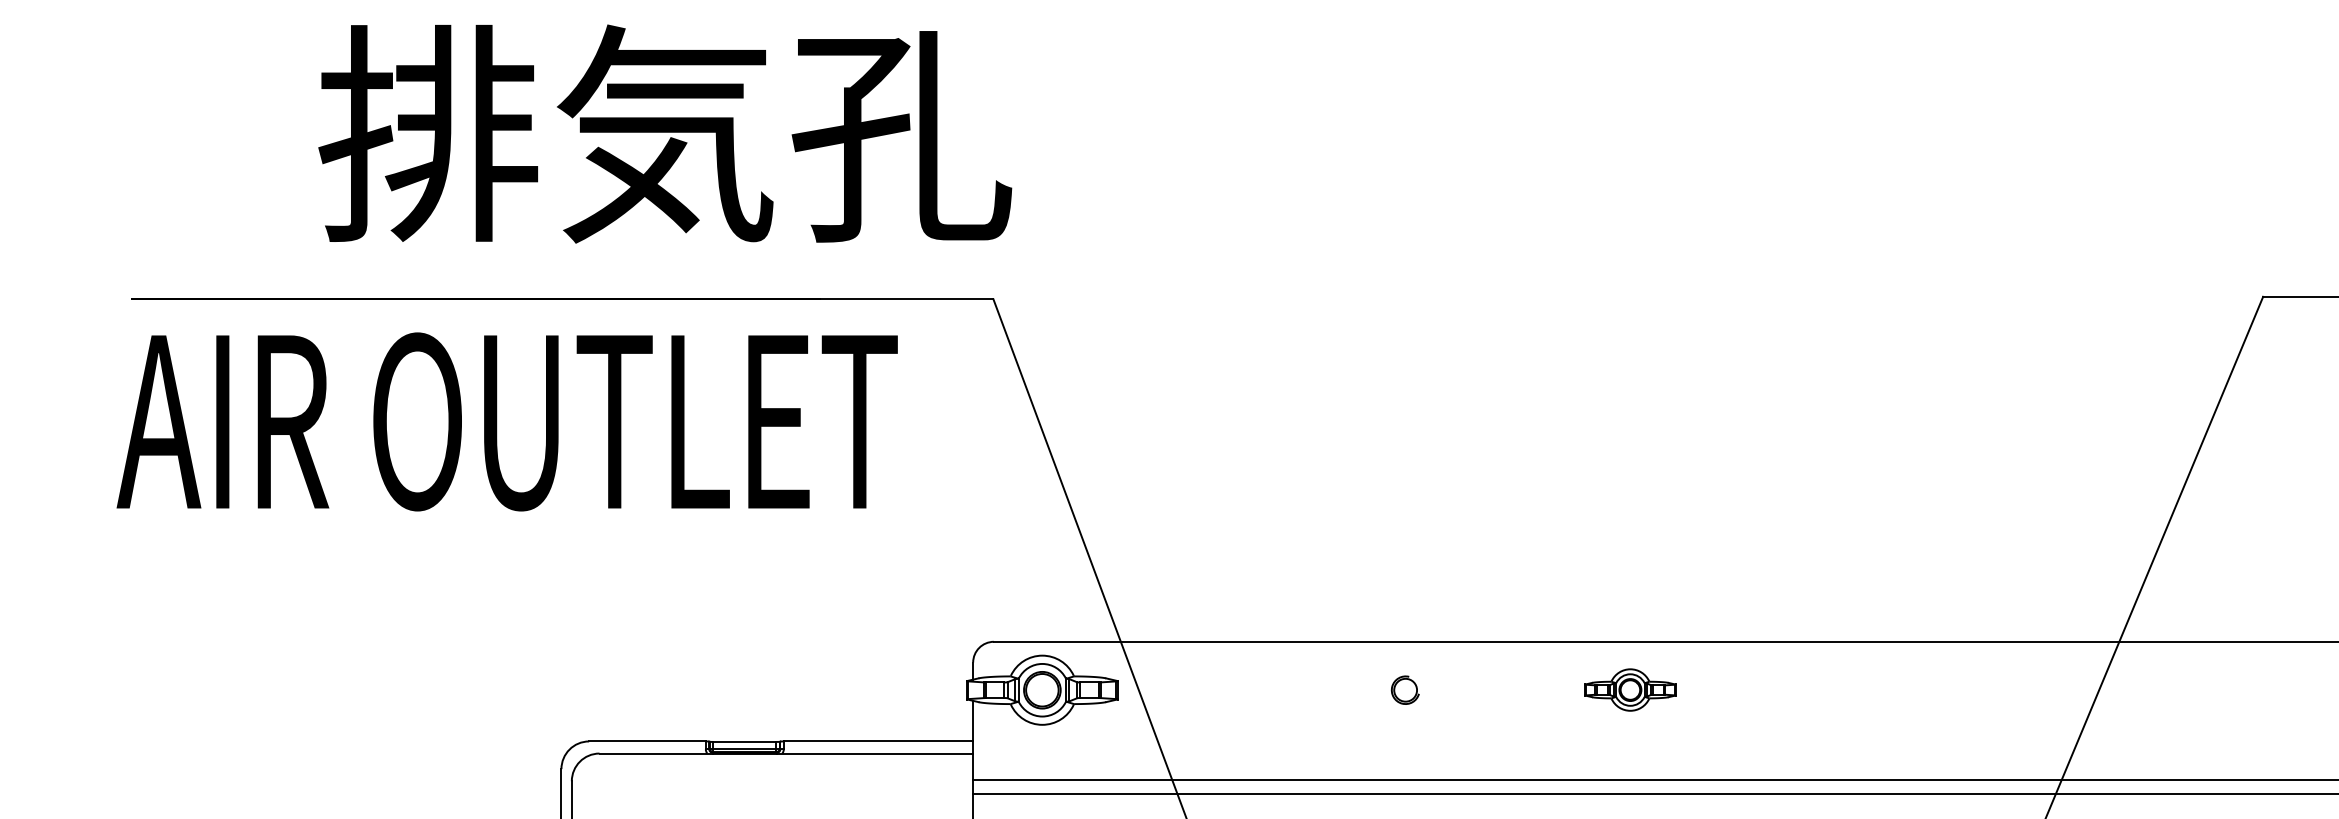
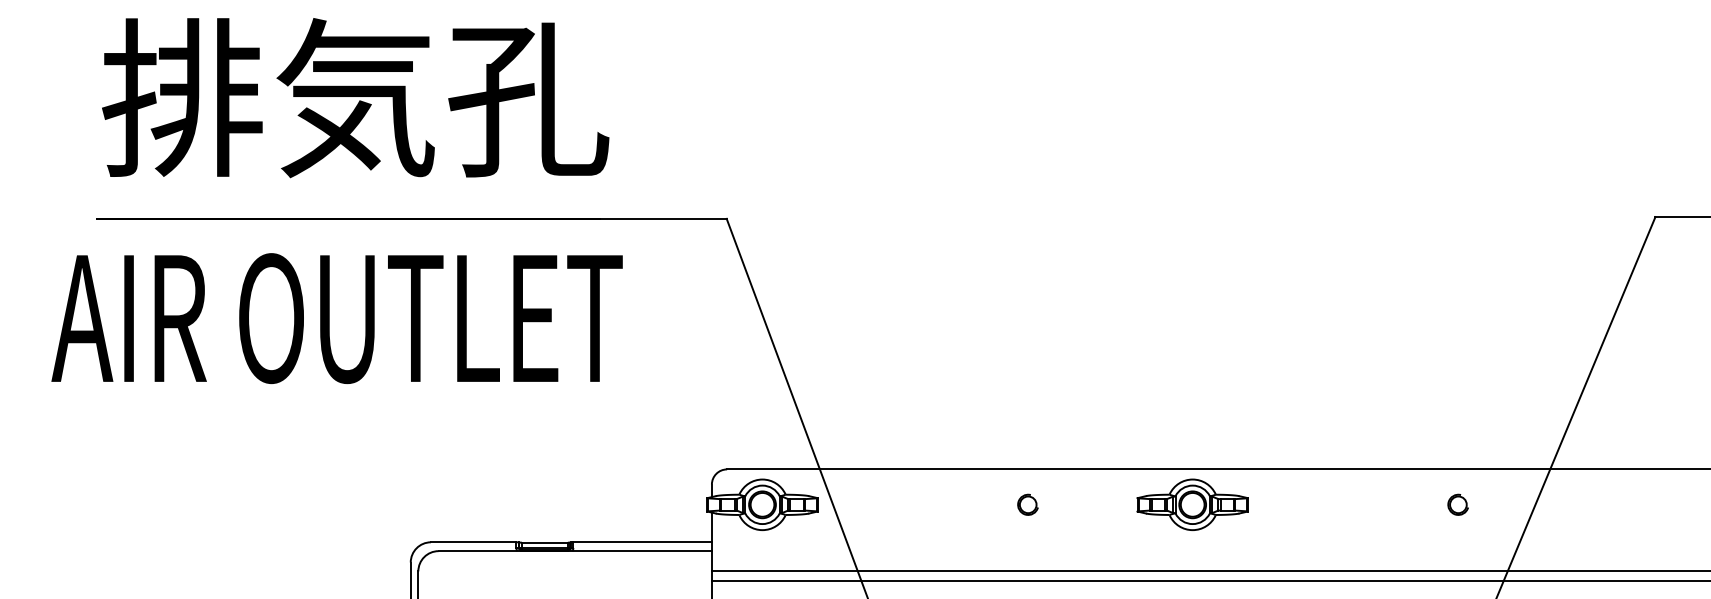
text: (665, 134) -> (355, 98), moved
text: (506, 421) -> (336, 318), moved
part: (1630, 689) -> (1192, 504), size x1.67
part: (1992, 689) -> (1457, 504), added

